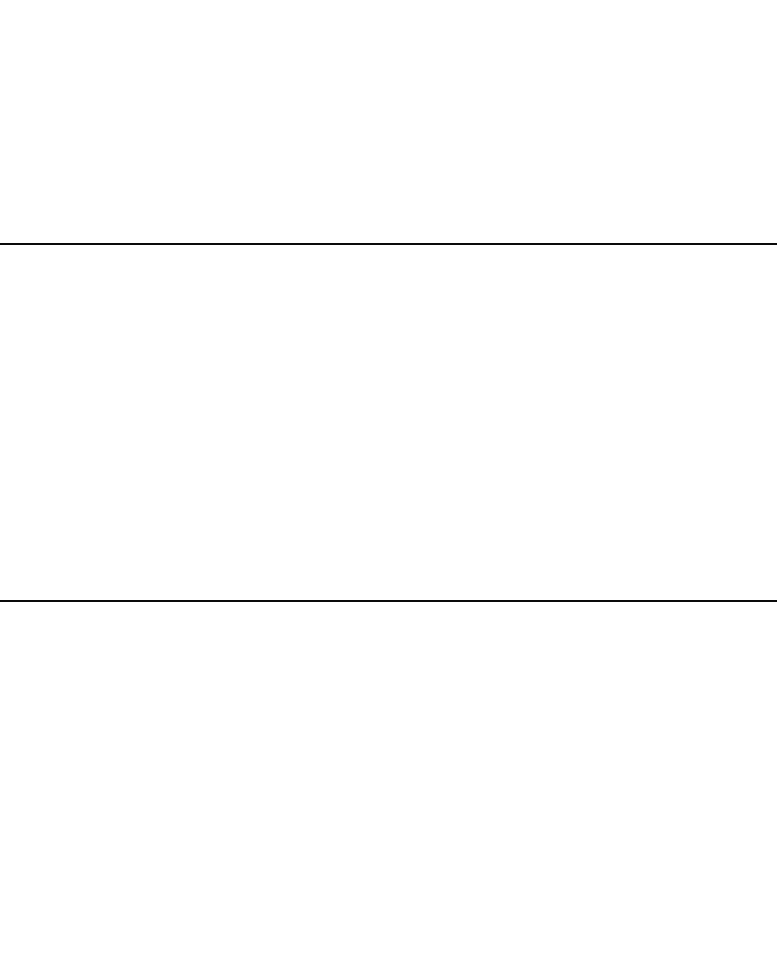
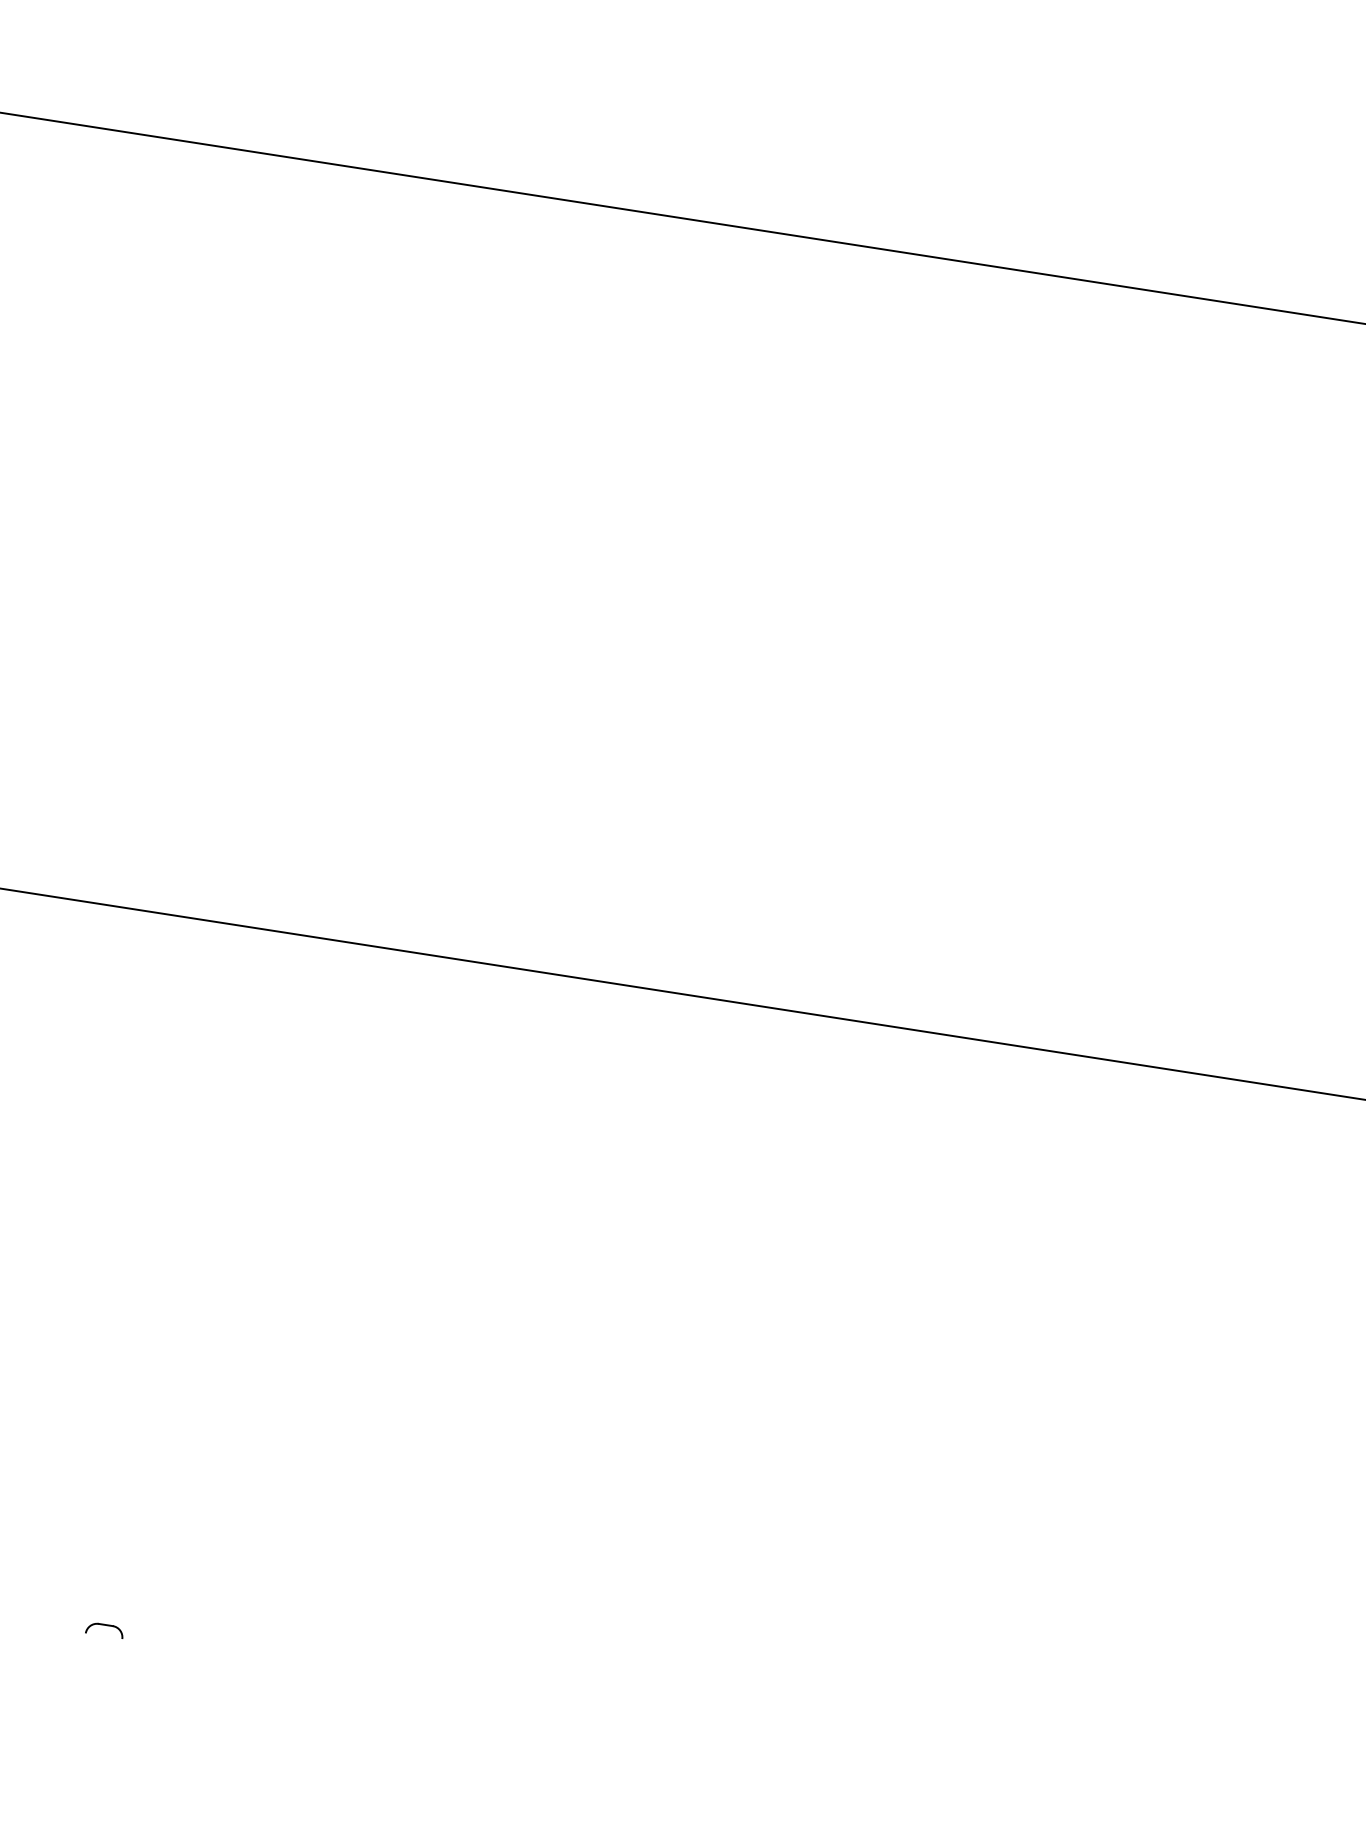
part: (273, 934) -> (104, 1630), added

